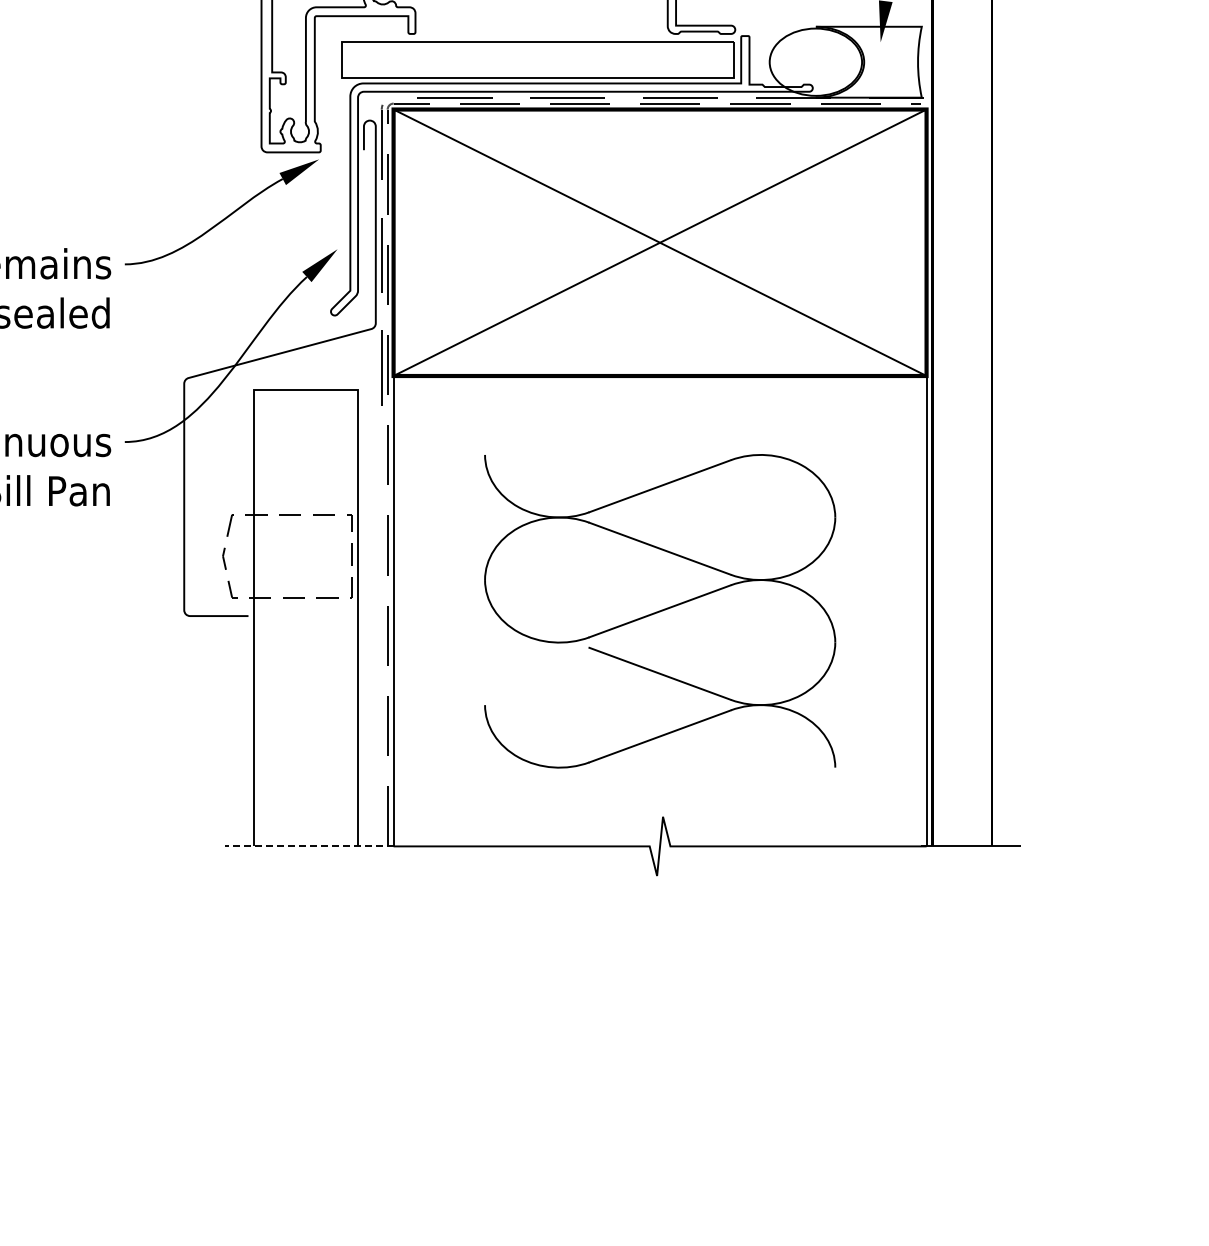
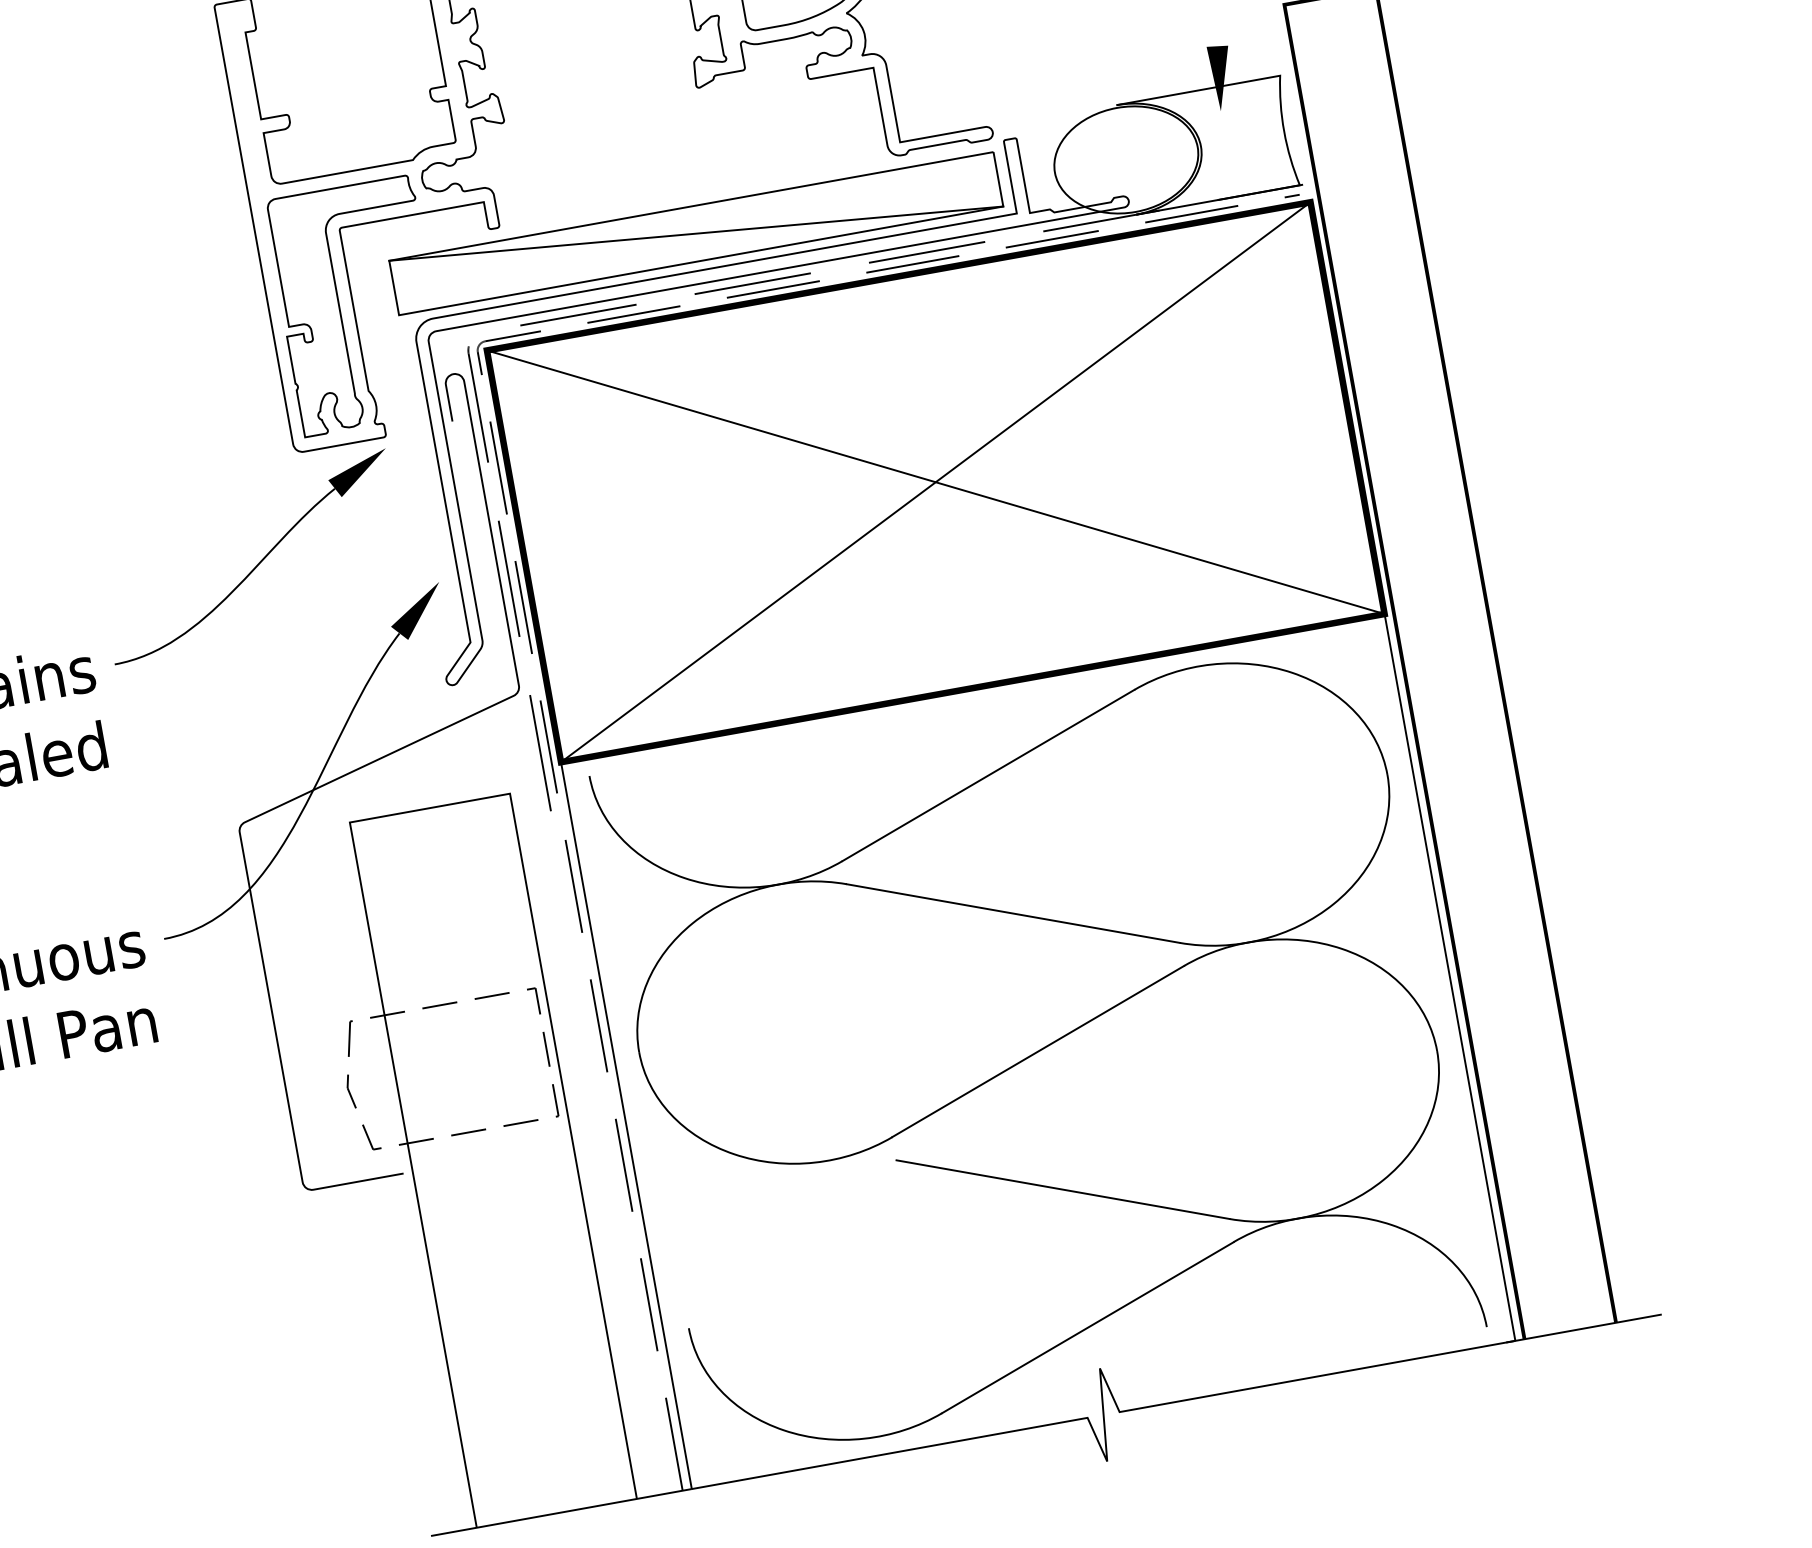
line: (537, 59) -> (695, 233), added
part: (660, 611) -> (1038, 1051), size x1.43
line: (308, 846) -> (560, 1512), dashed -> solid

